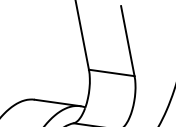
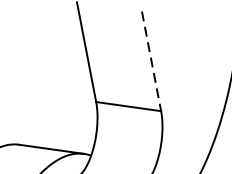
line: (127, 41) -> (151, 61), solid -> dashed

